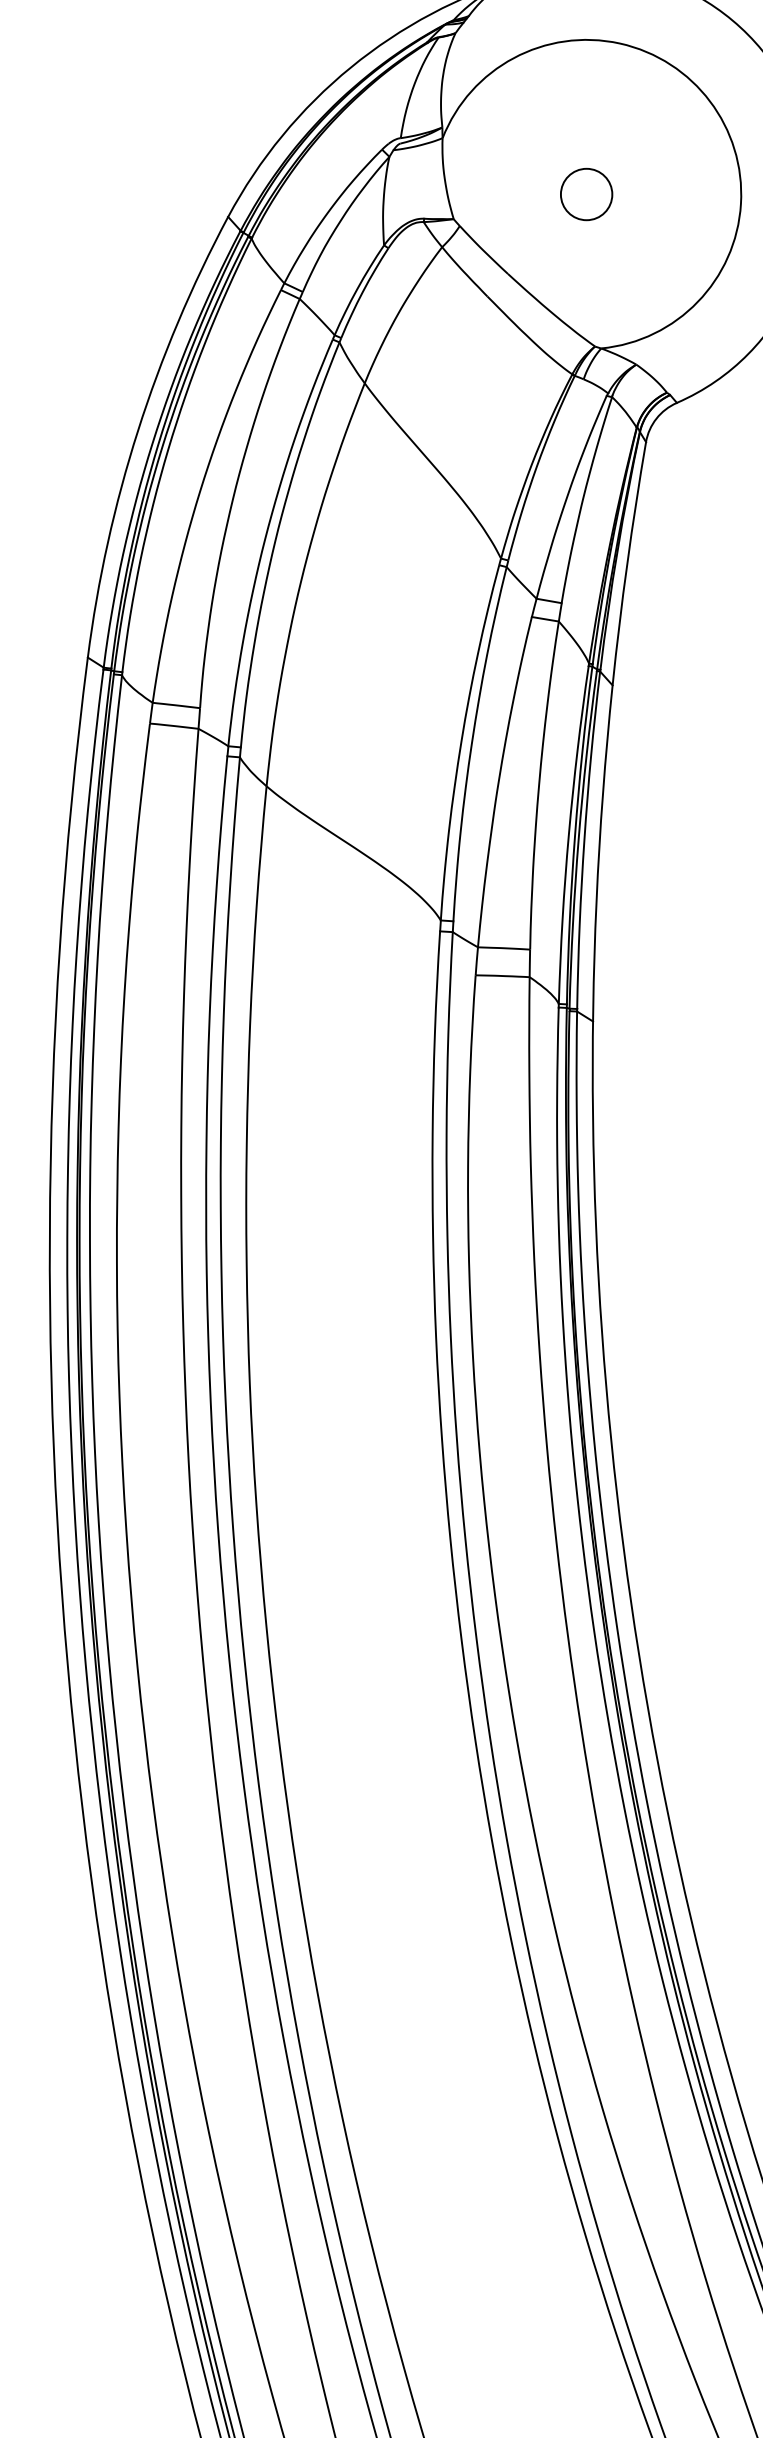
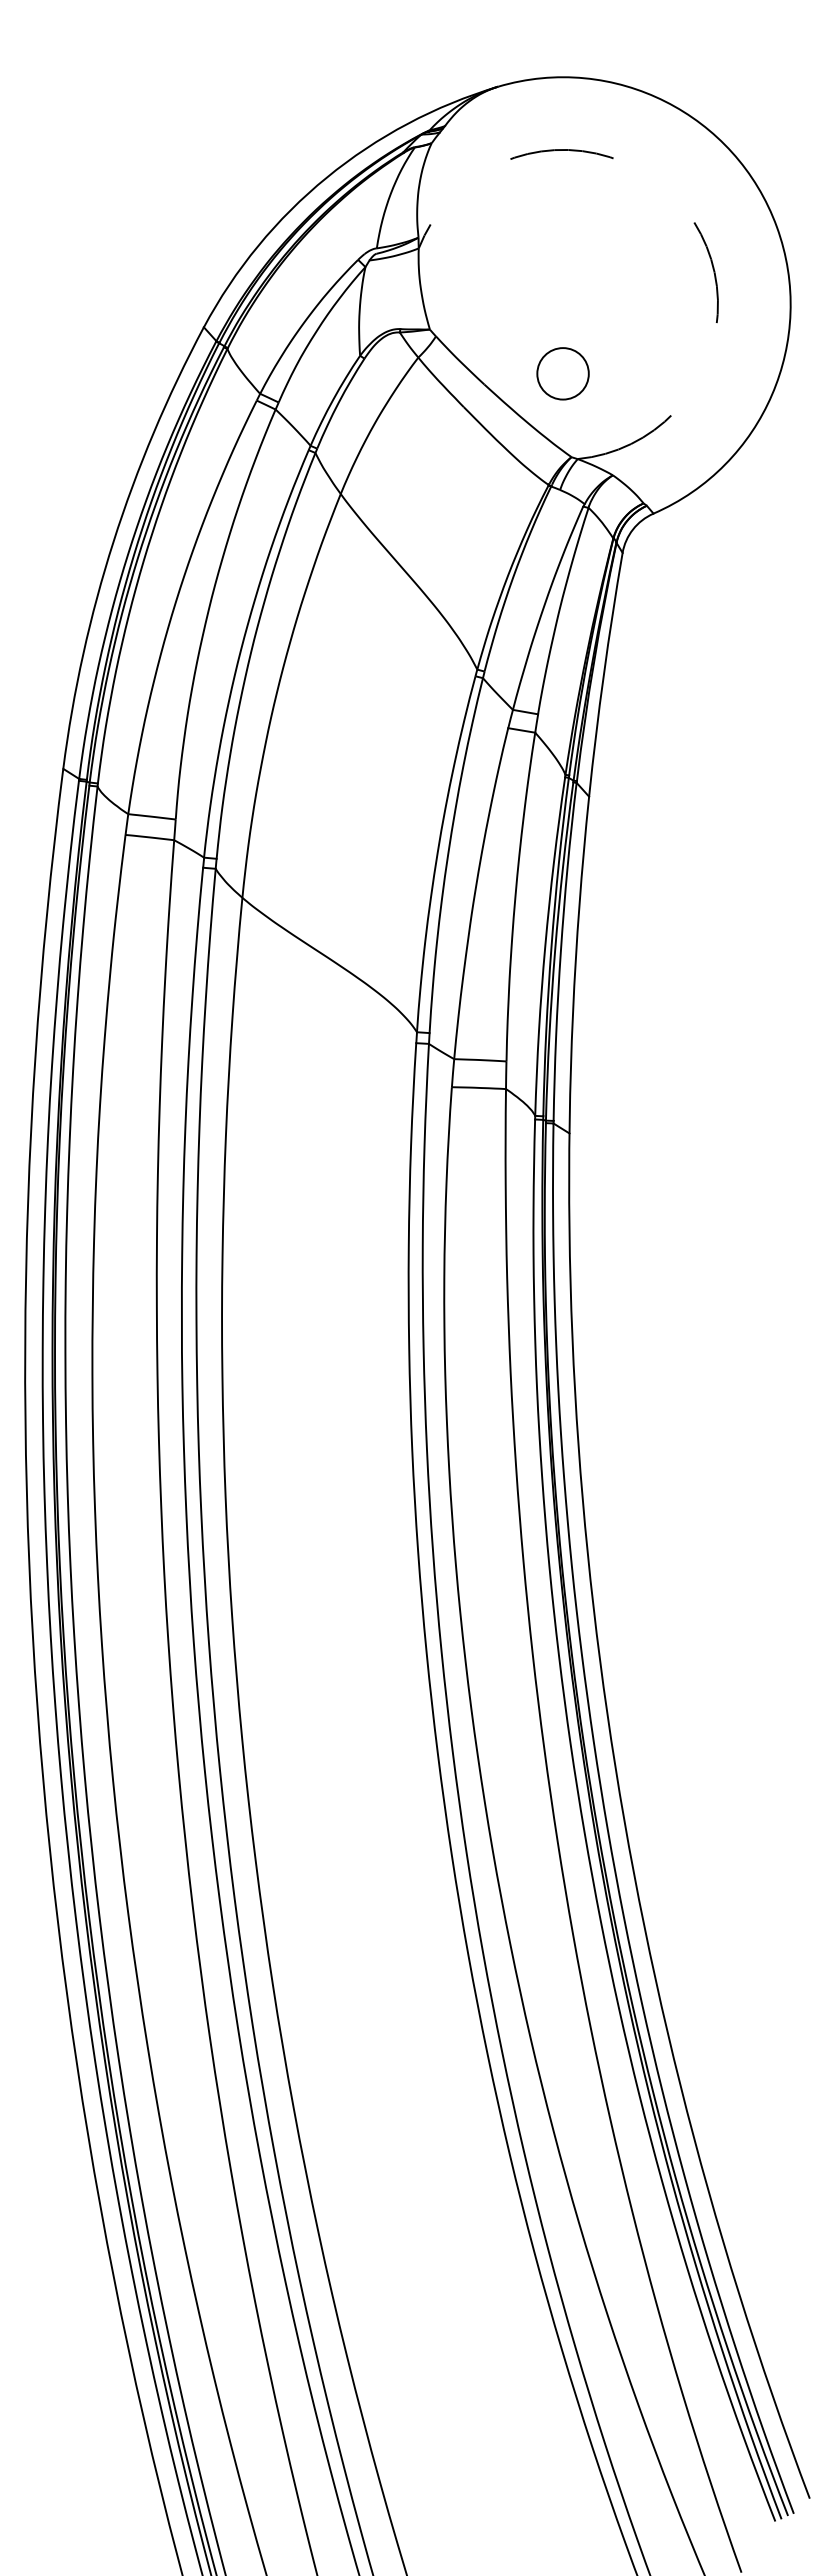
arc: (709, 101) -> (686, 211), solid -> dashed
circle: (586, 194) -> (562, 373), moved

